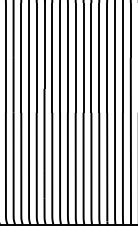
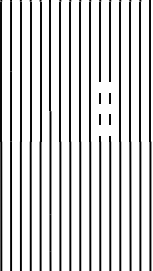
line: (83, 85) -> (100, 106), solid -> dashed
line: (91, 85) -> (110, 106), solid -> dashed

